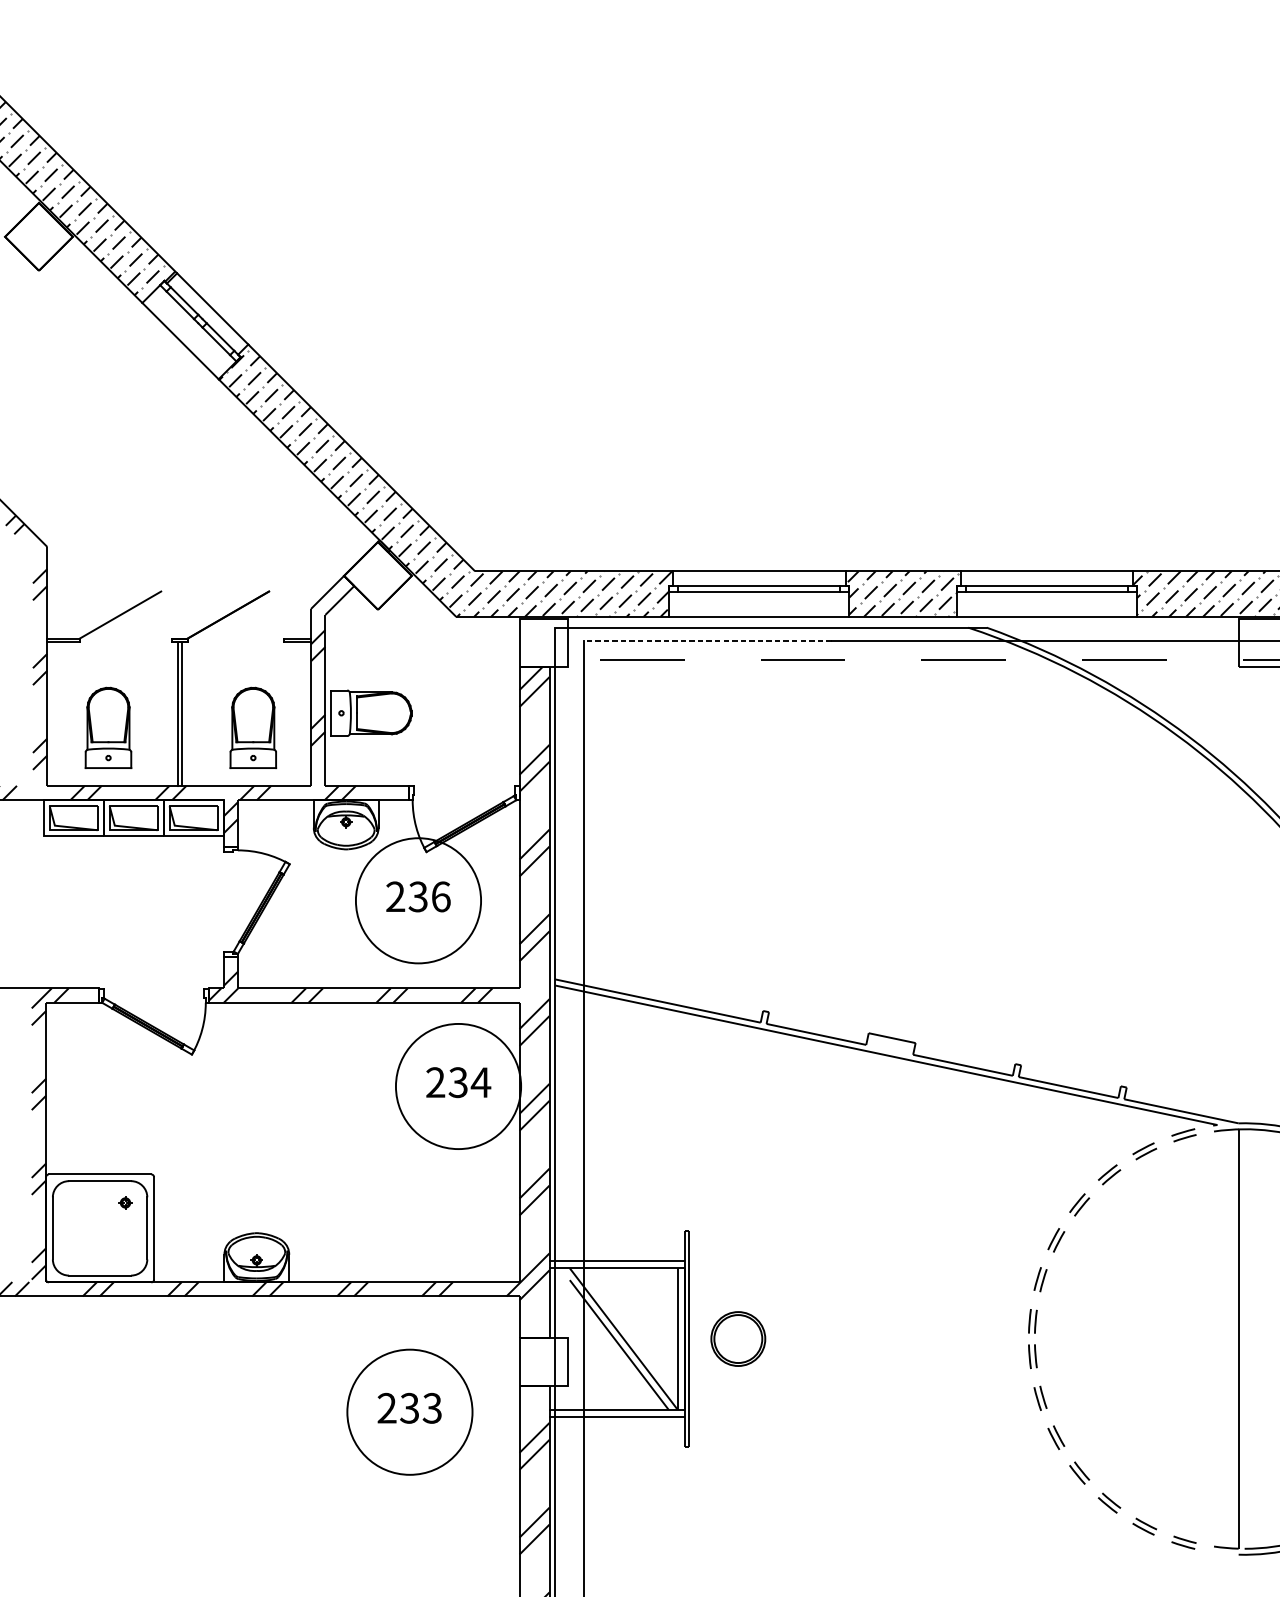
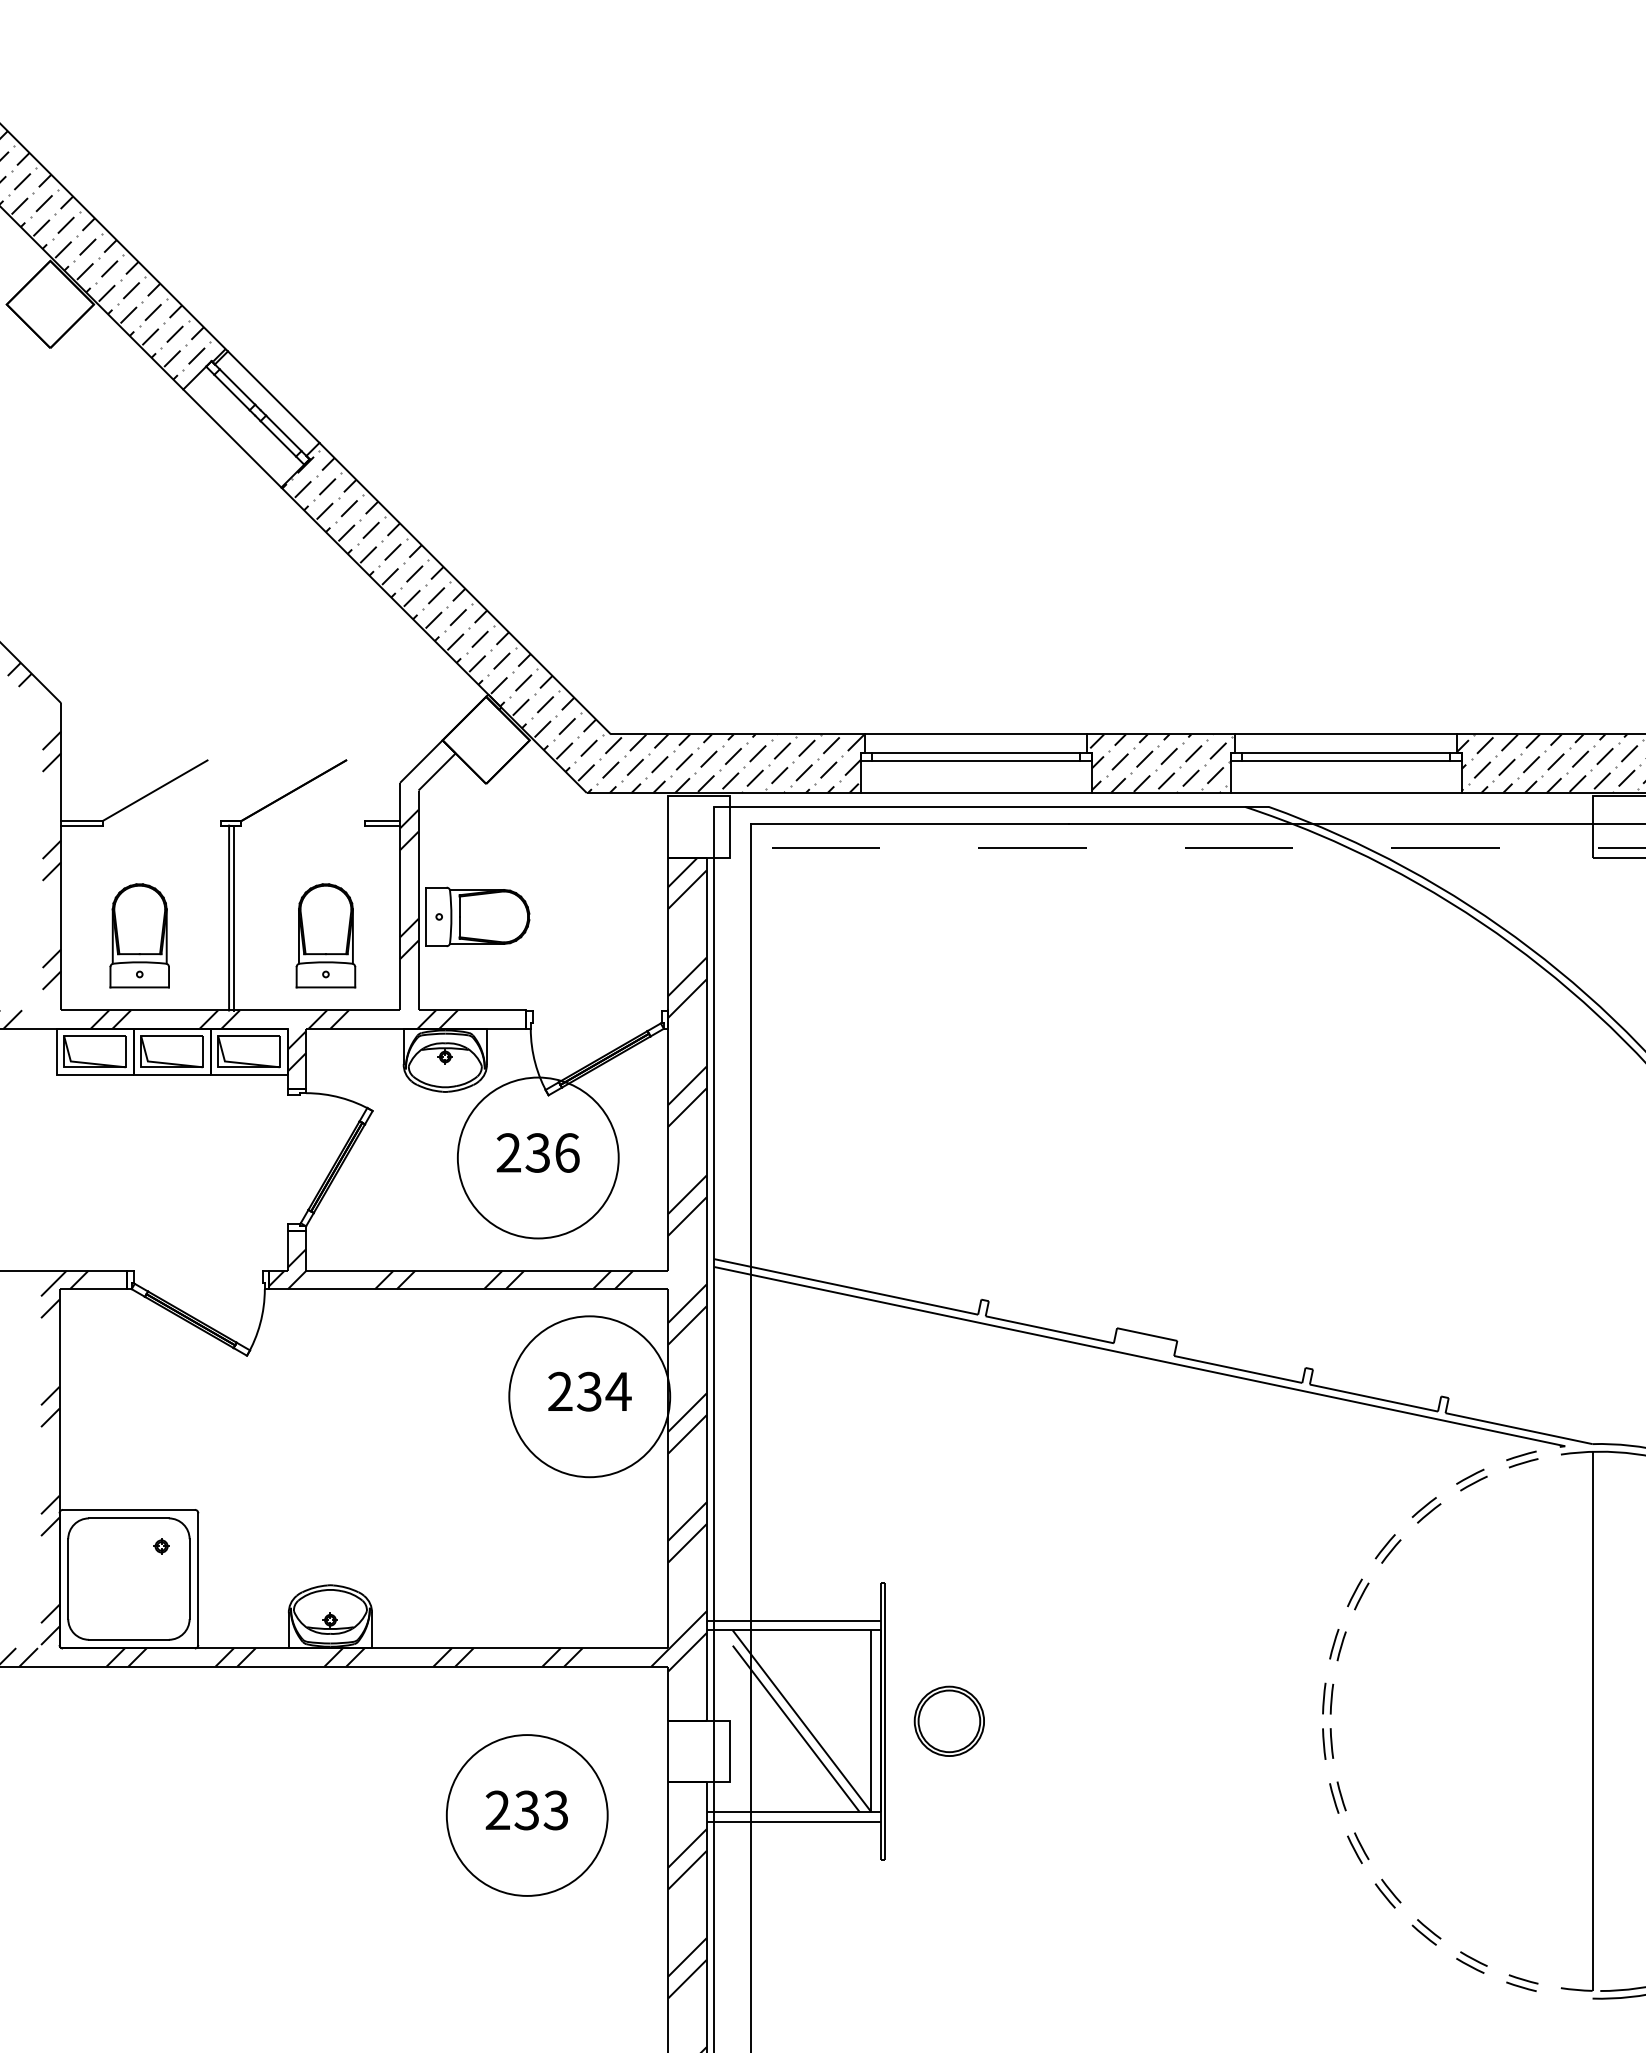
line: (707, 640) -> (909, 823), dashed -> solid

